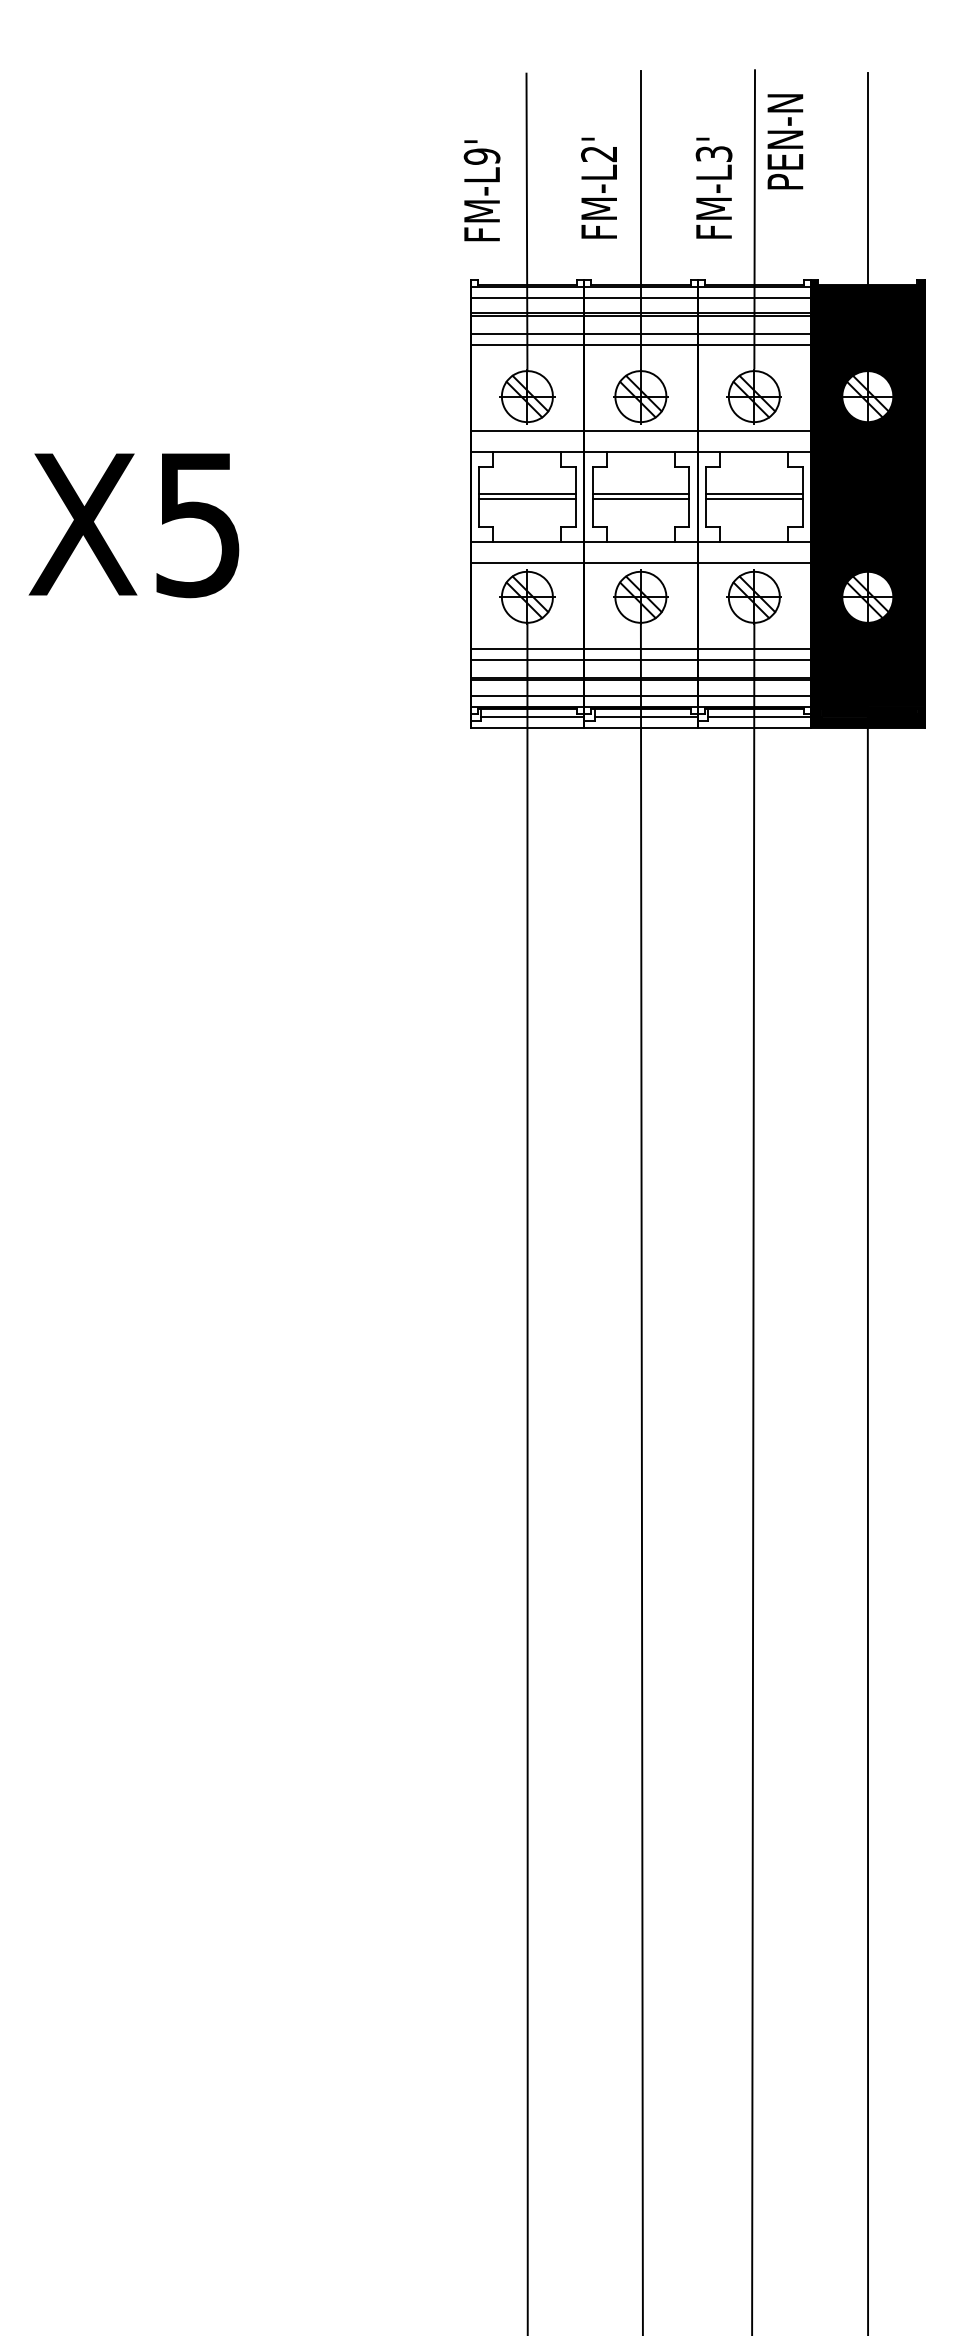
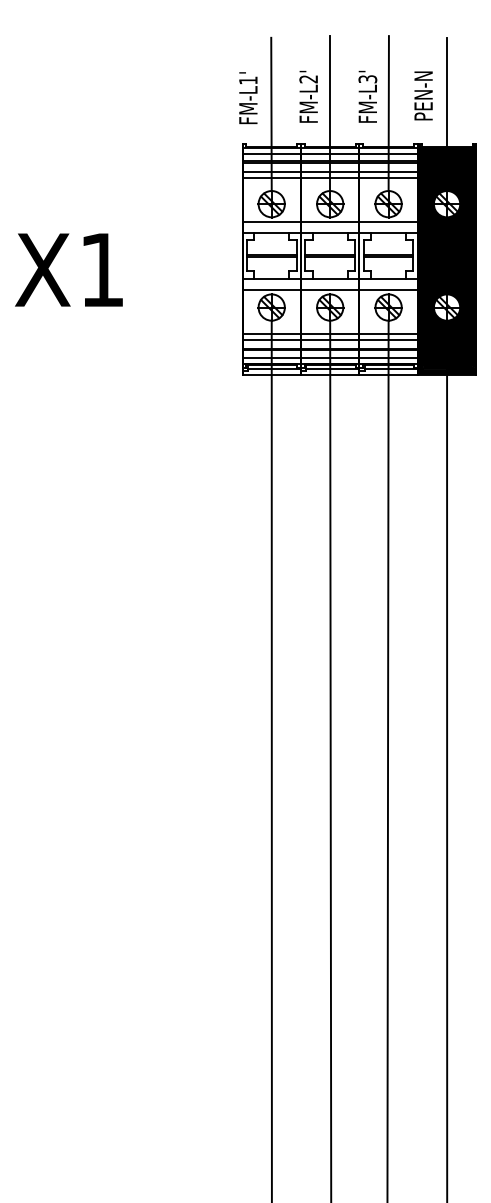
text: (785, 140) -> (423, 95), moved
text: (482, 156) -> (248, 80), FM-L9' -> FM-L1'
text: (196, 525) -> (101, 270), X5 -> X1

